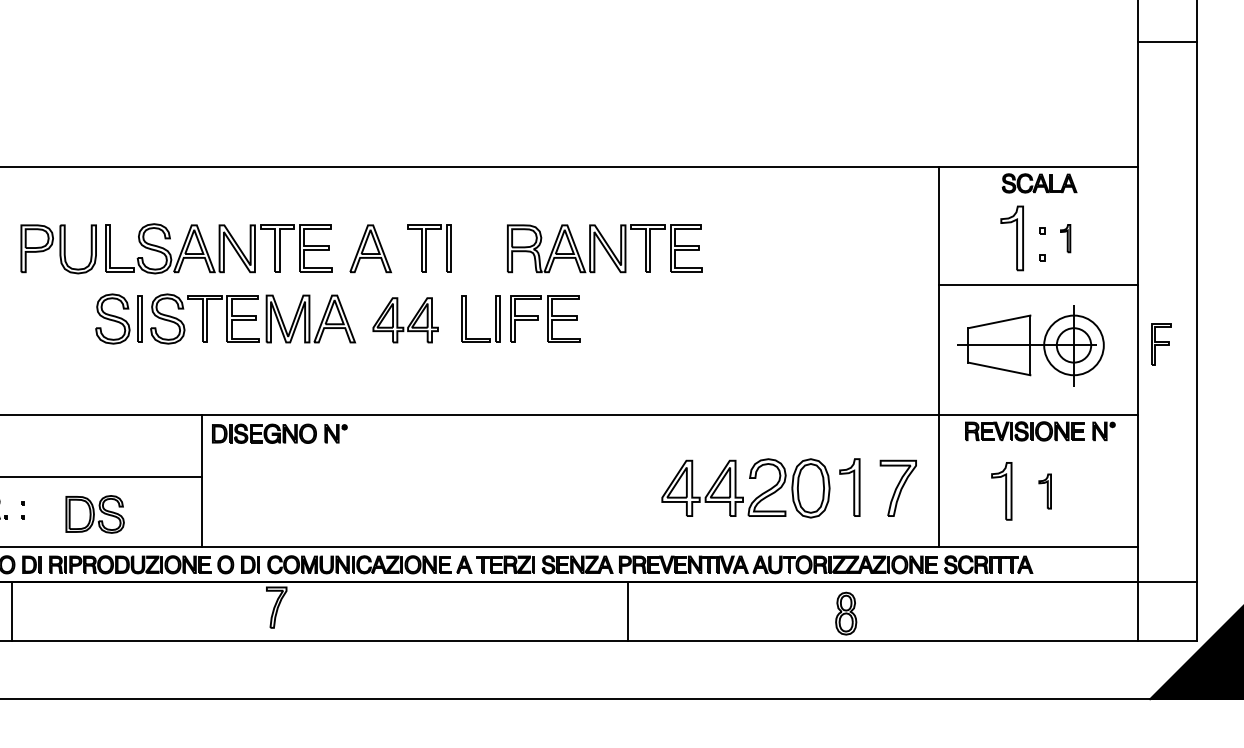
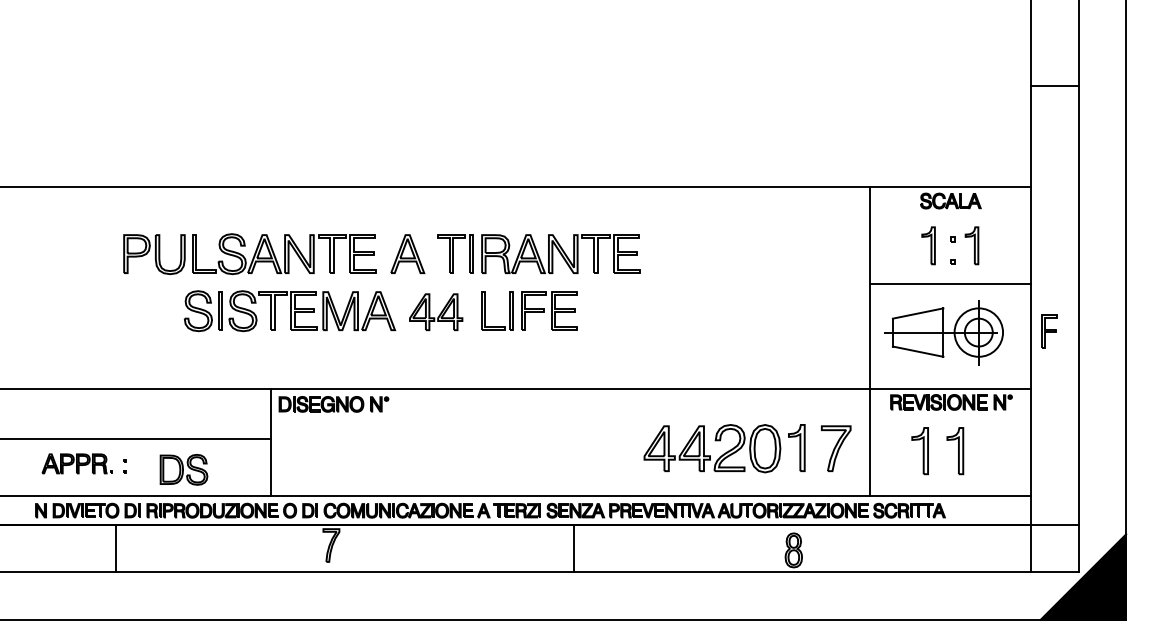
part: (1012, 238) -> (928, 245), size x0.71
part: (1065, 238) -> (971, 245), size x1.67
part: (604, 247) -> (560, 253), moved
part: (1045, 491) -> (955, 451), size x1.67
line: (627, 611) -> (573, 548), moved

